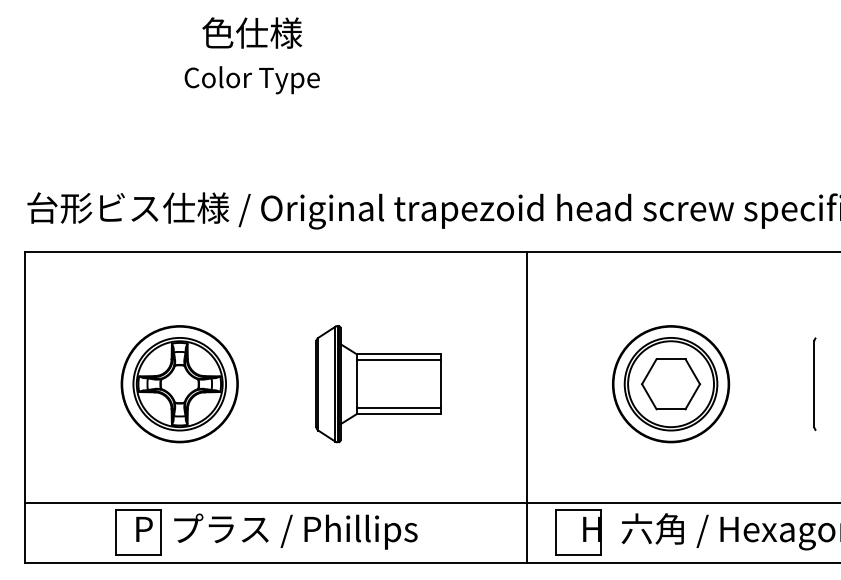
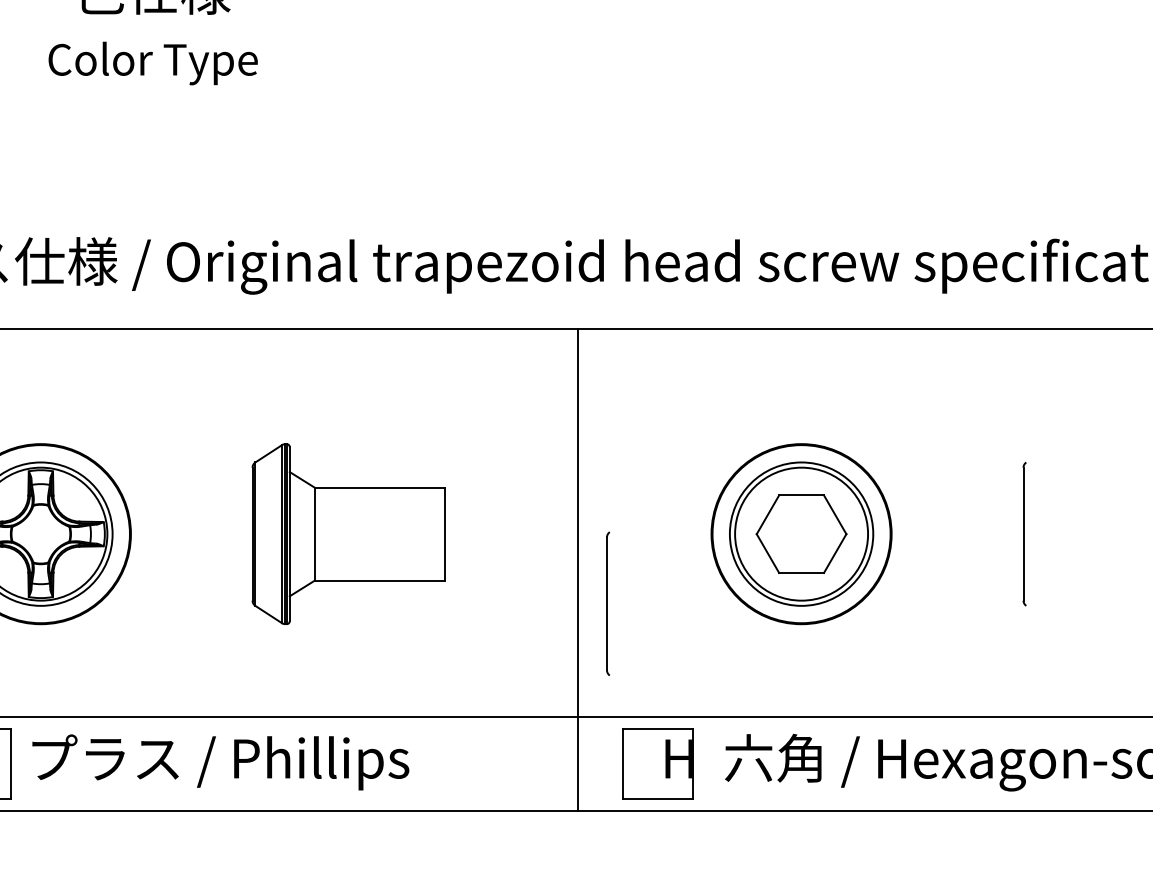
line: (398, 360) -> (379, 497), removed
line: (398, 408) -> (379, 571), removed
part: (545, 428) -> (607, 602), added

